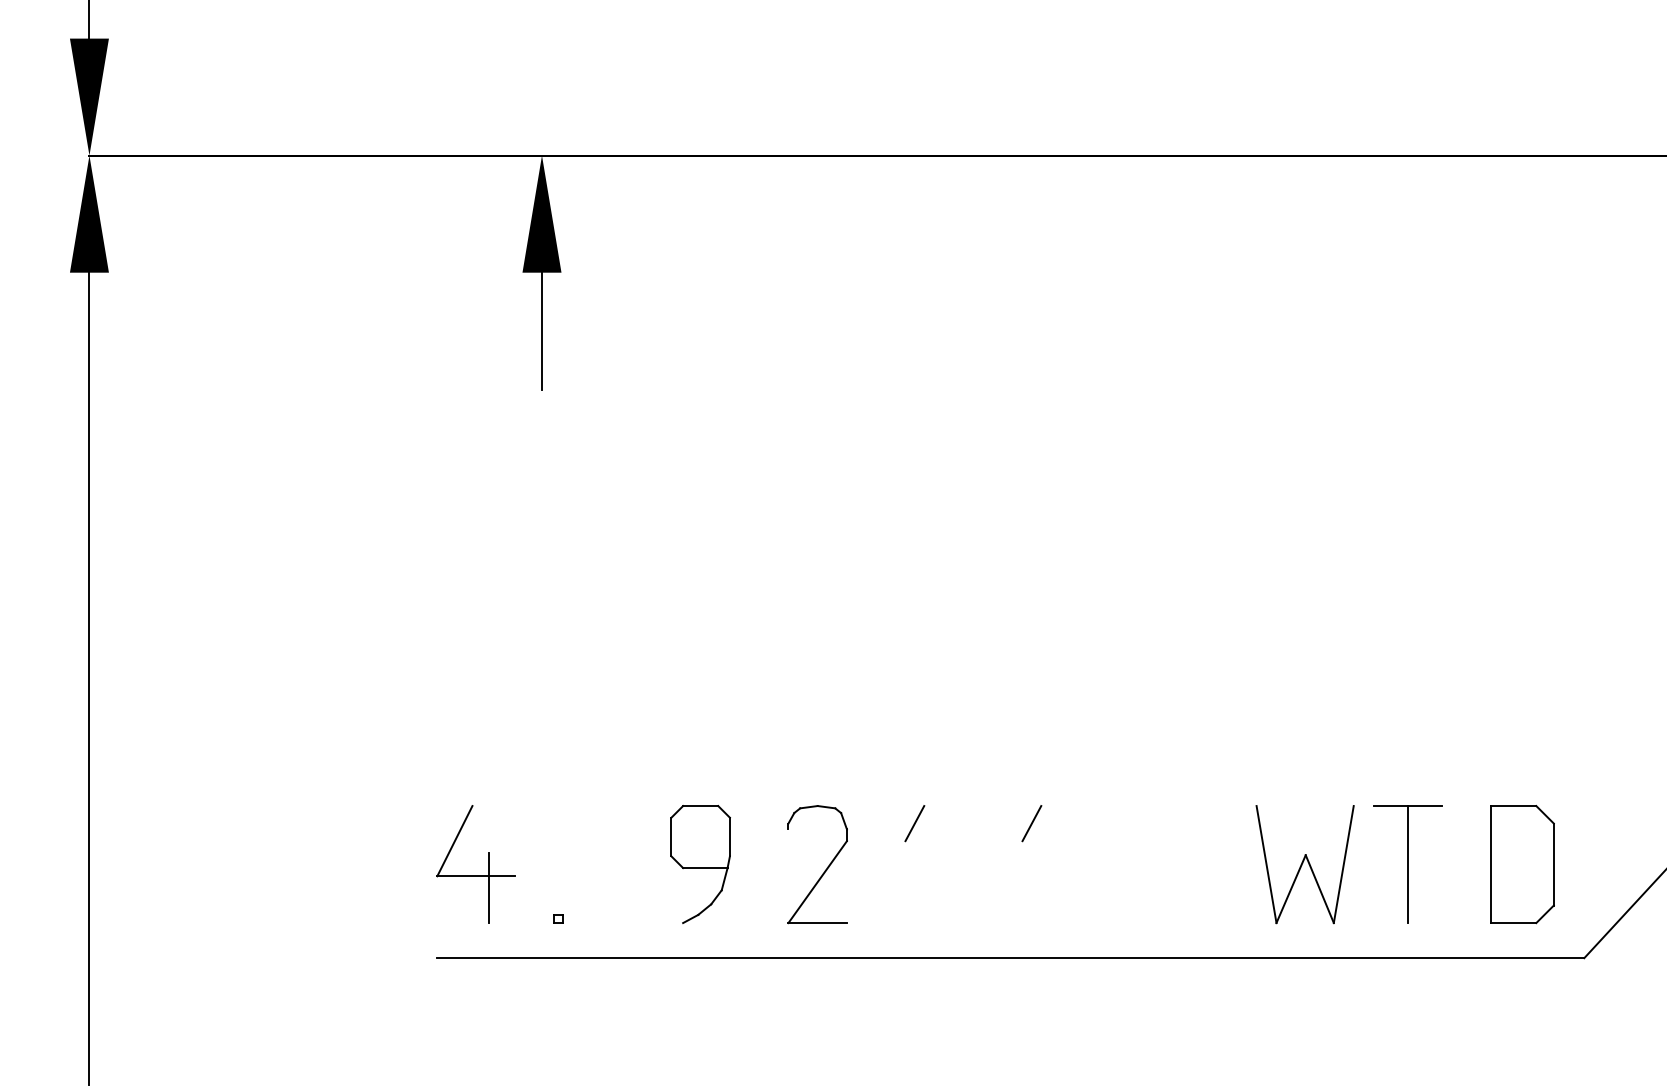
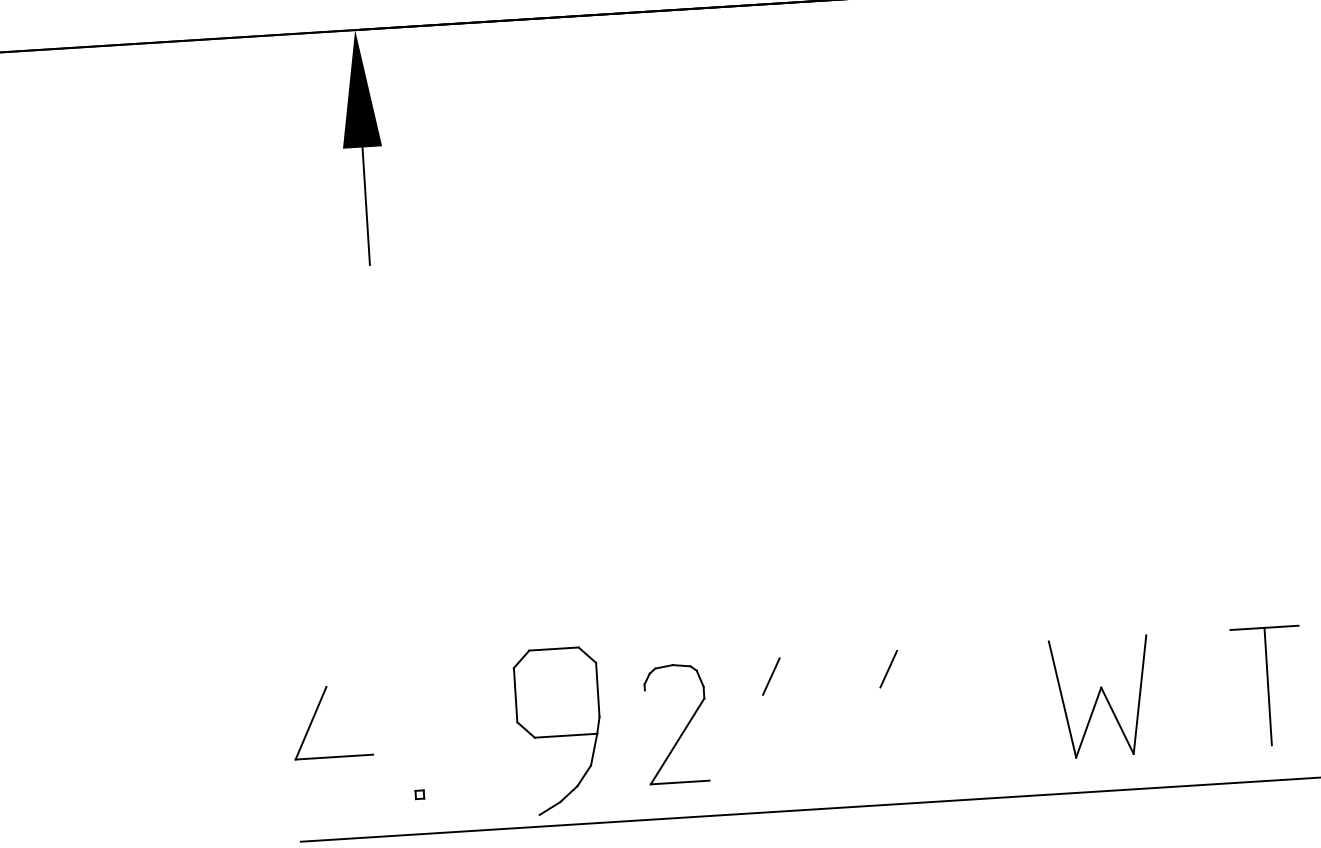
part: (700, 864) -> (558, 731), size x1.4
part: (1304, 864) -> (1100, 697), moved
line: (488, 887) -> (347, 767), removed

